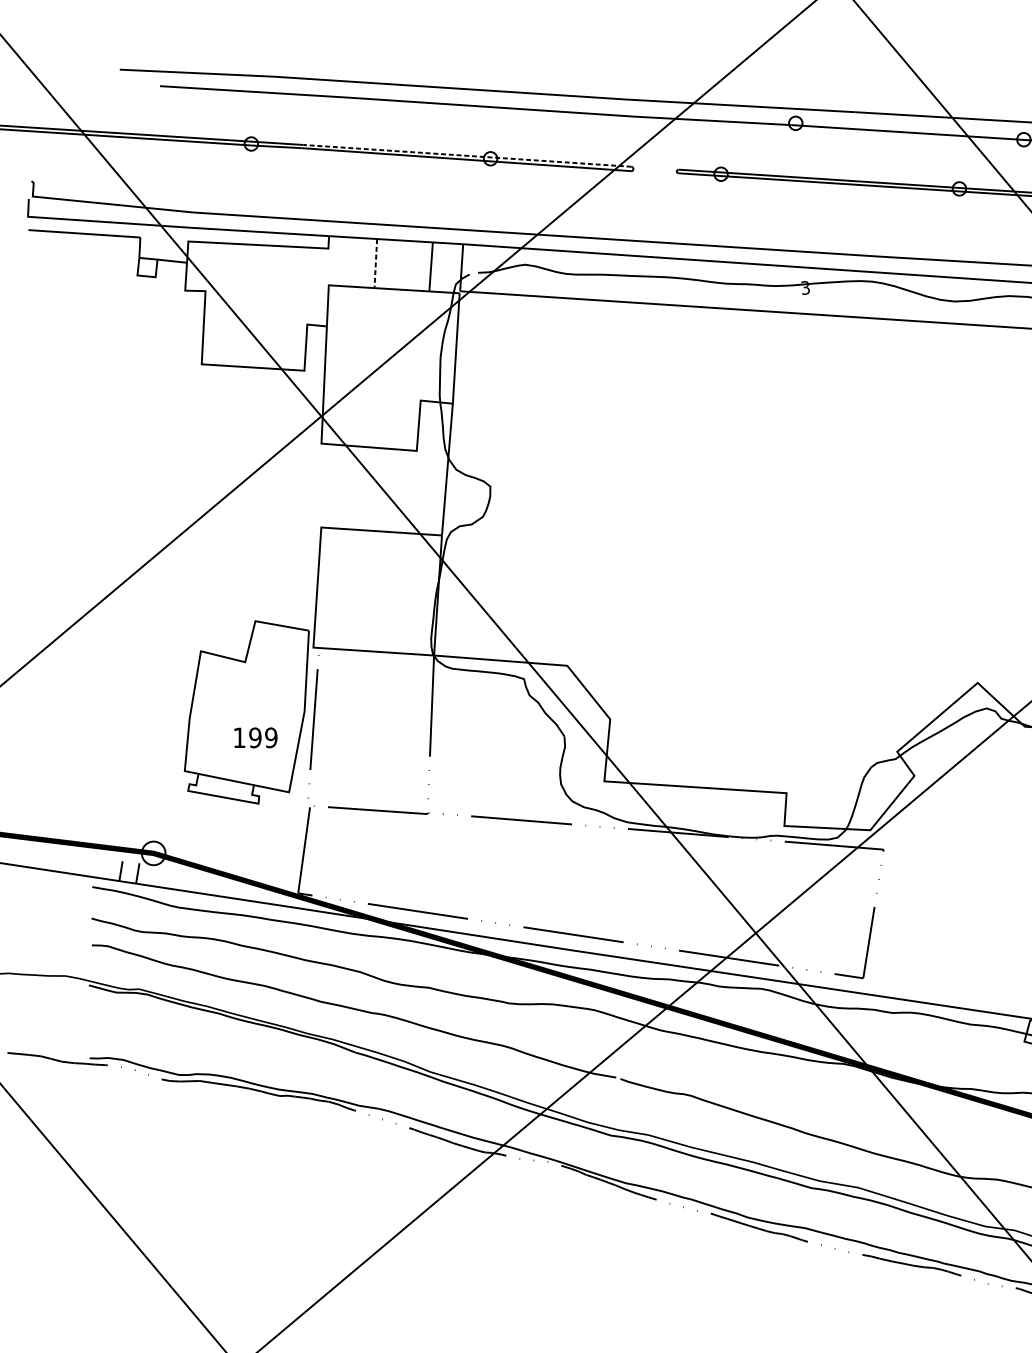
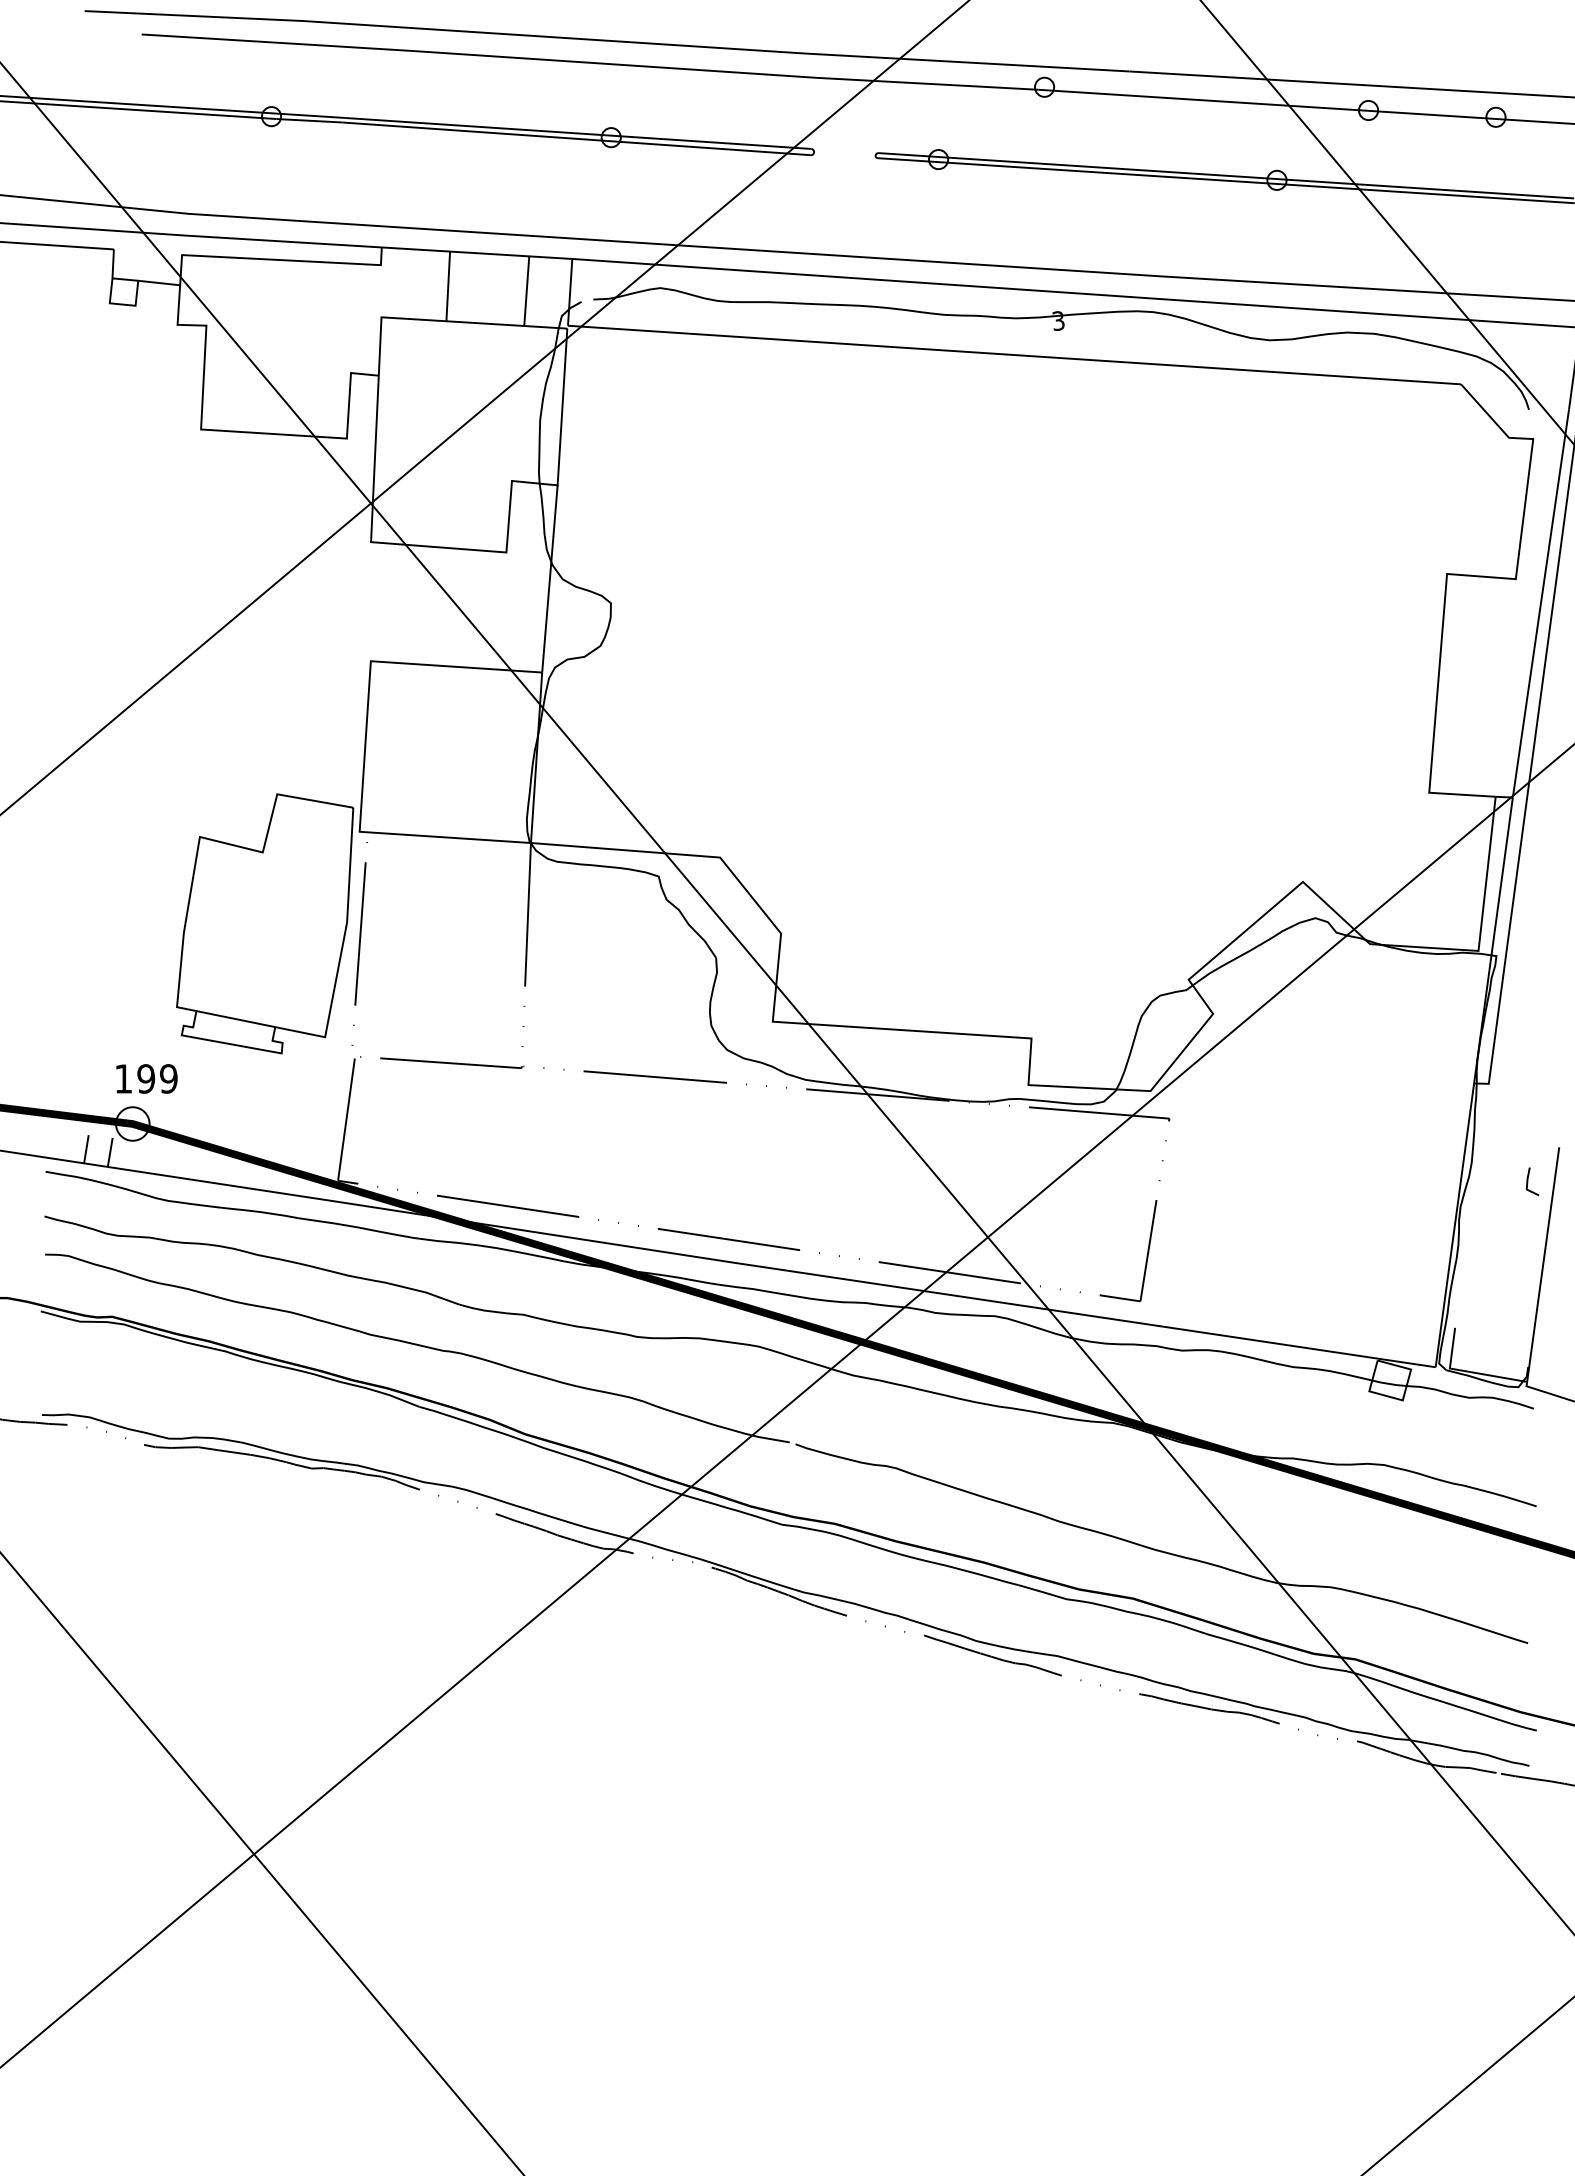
line: (467, 155) -> (578, 133), dashed -> solid
line: (376, 263) -> (448, 286), dashed -> solid
text: (255, 737) -> (146, 1078), moved

